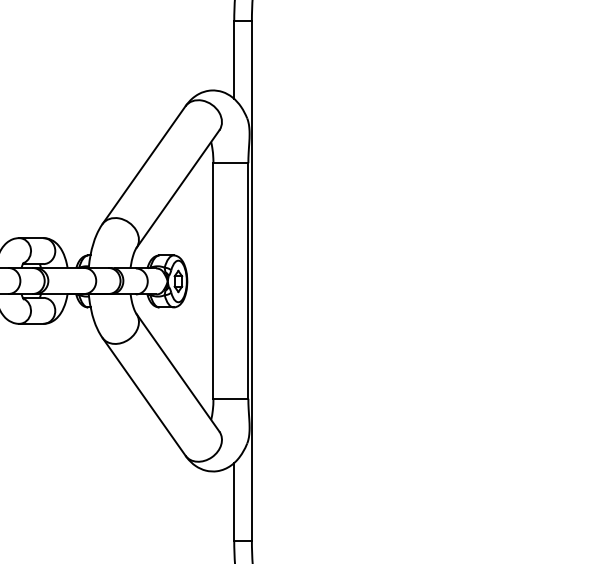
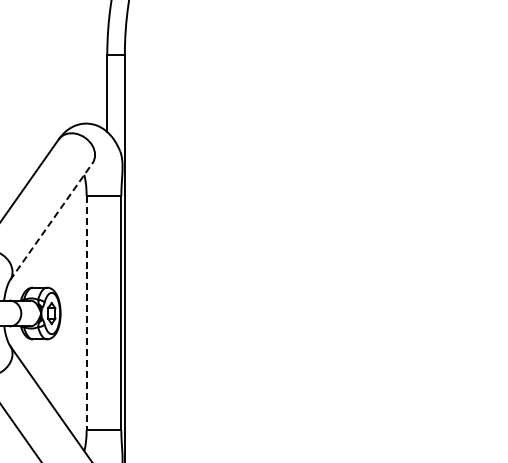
line: (178, 188) -> (51, 221), solid -> dashed
line: (213, 281) -> (86, 313), solid -> dashed

